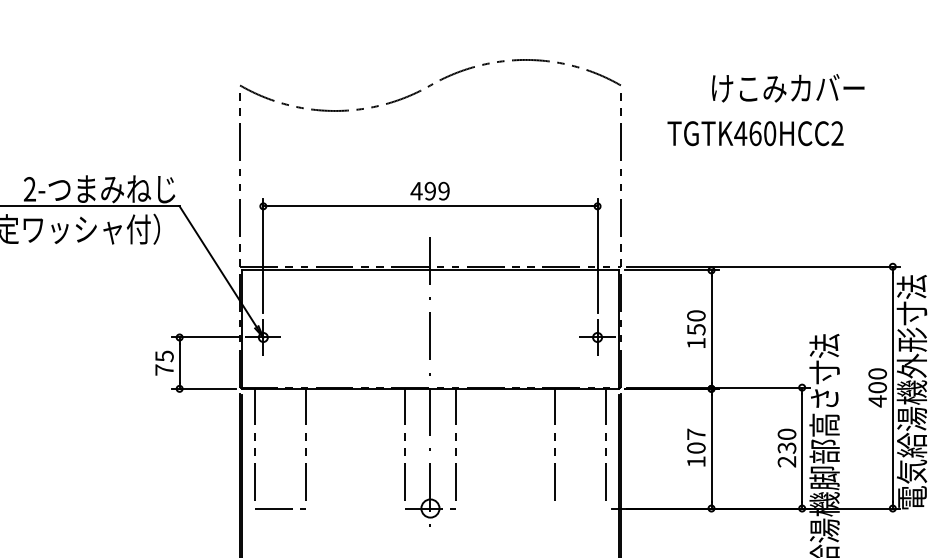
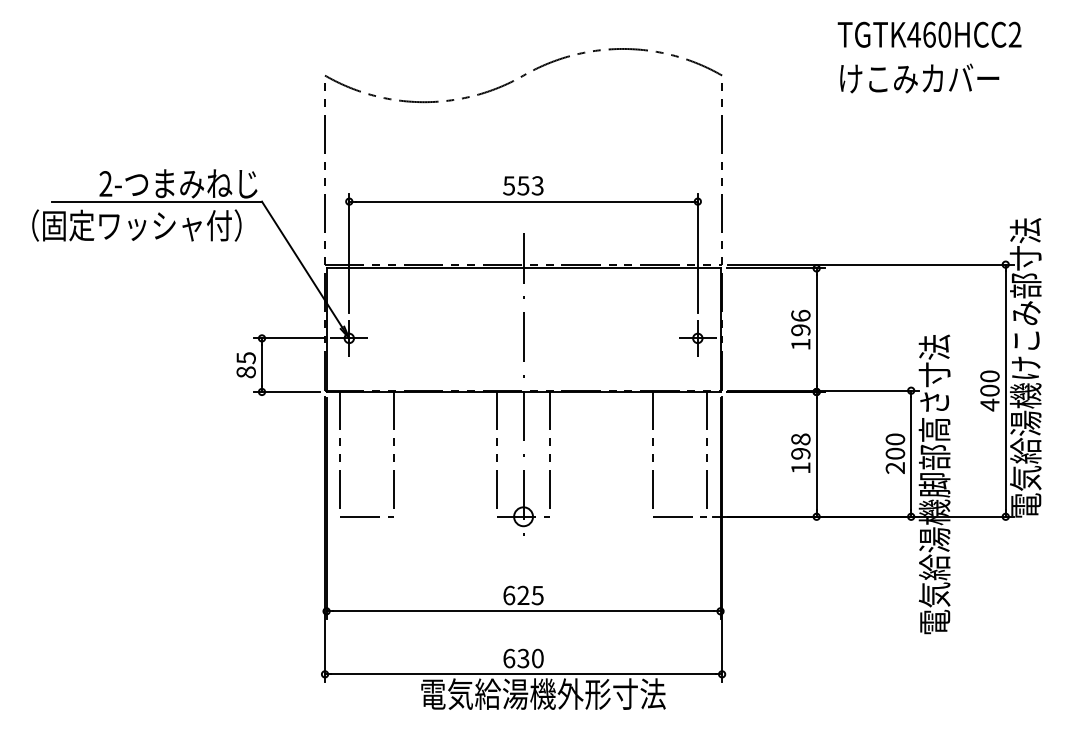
text: (788, 88) -> (919, 78), moved
text: (755, 133) -> (929, 34), moved
text: (429, 190) -> (522, 185), 499 -> 553
text: (911, 300) -> (1025, 299), 電気給湯機外形寸法 -> 電気給湯機けこみ部寸法
text: (696, 322) -> (800, 322), 150 -> 196
text: (163, 370) -> (245, 372), 75 -> 85
text: (696, 441) -> (800, 446), 107 -> 198
text: (787, 447) -> (895, 453), 230 -> 200
line: (579, 508) -> (679, 516), added

